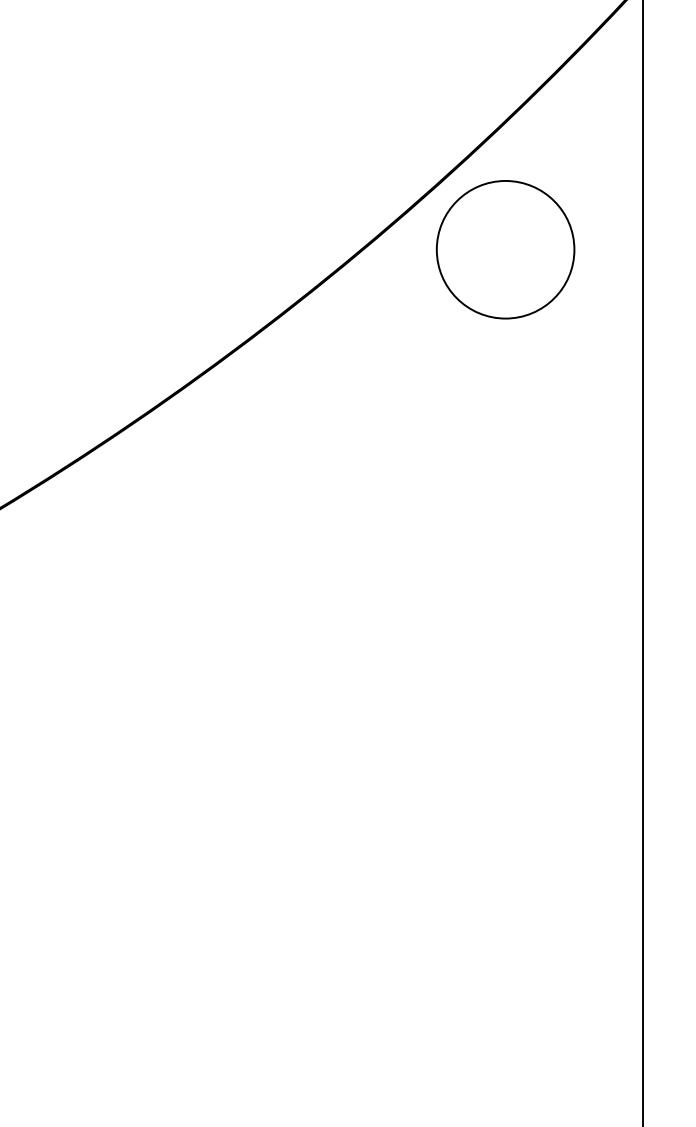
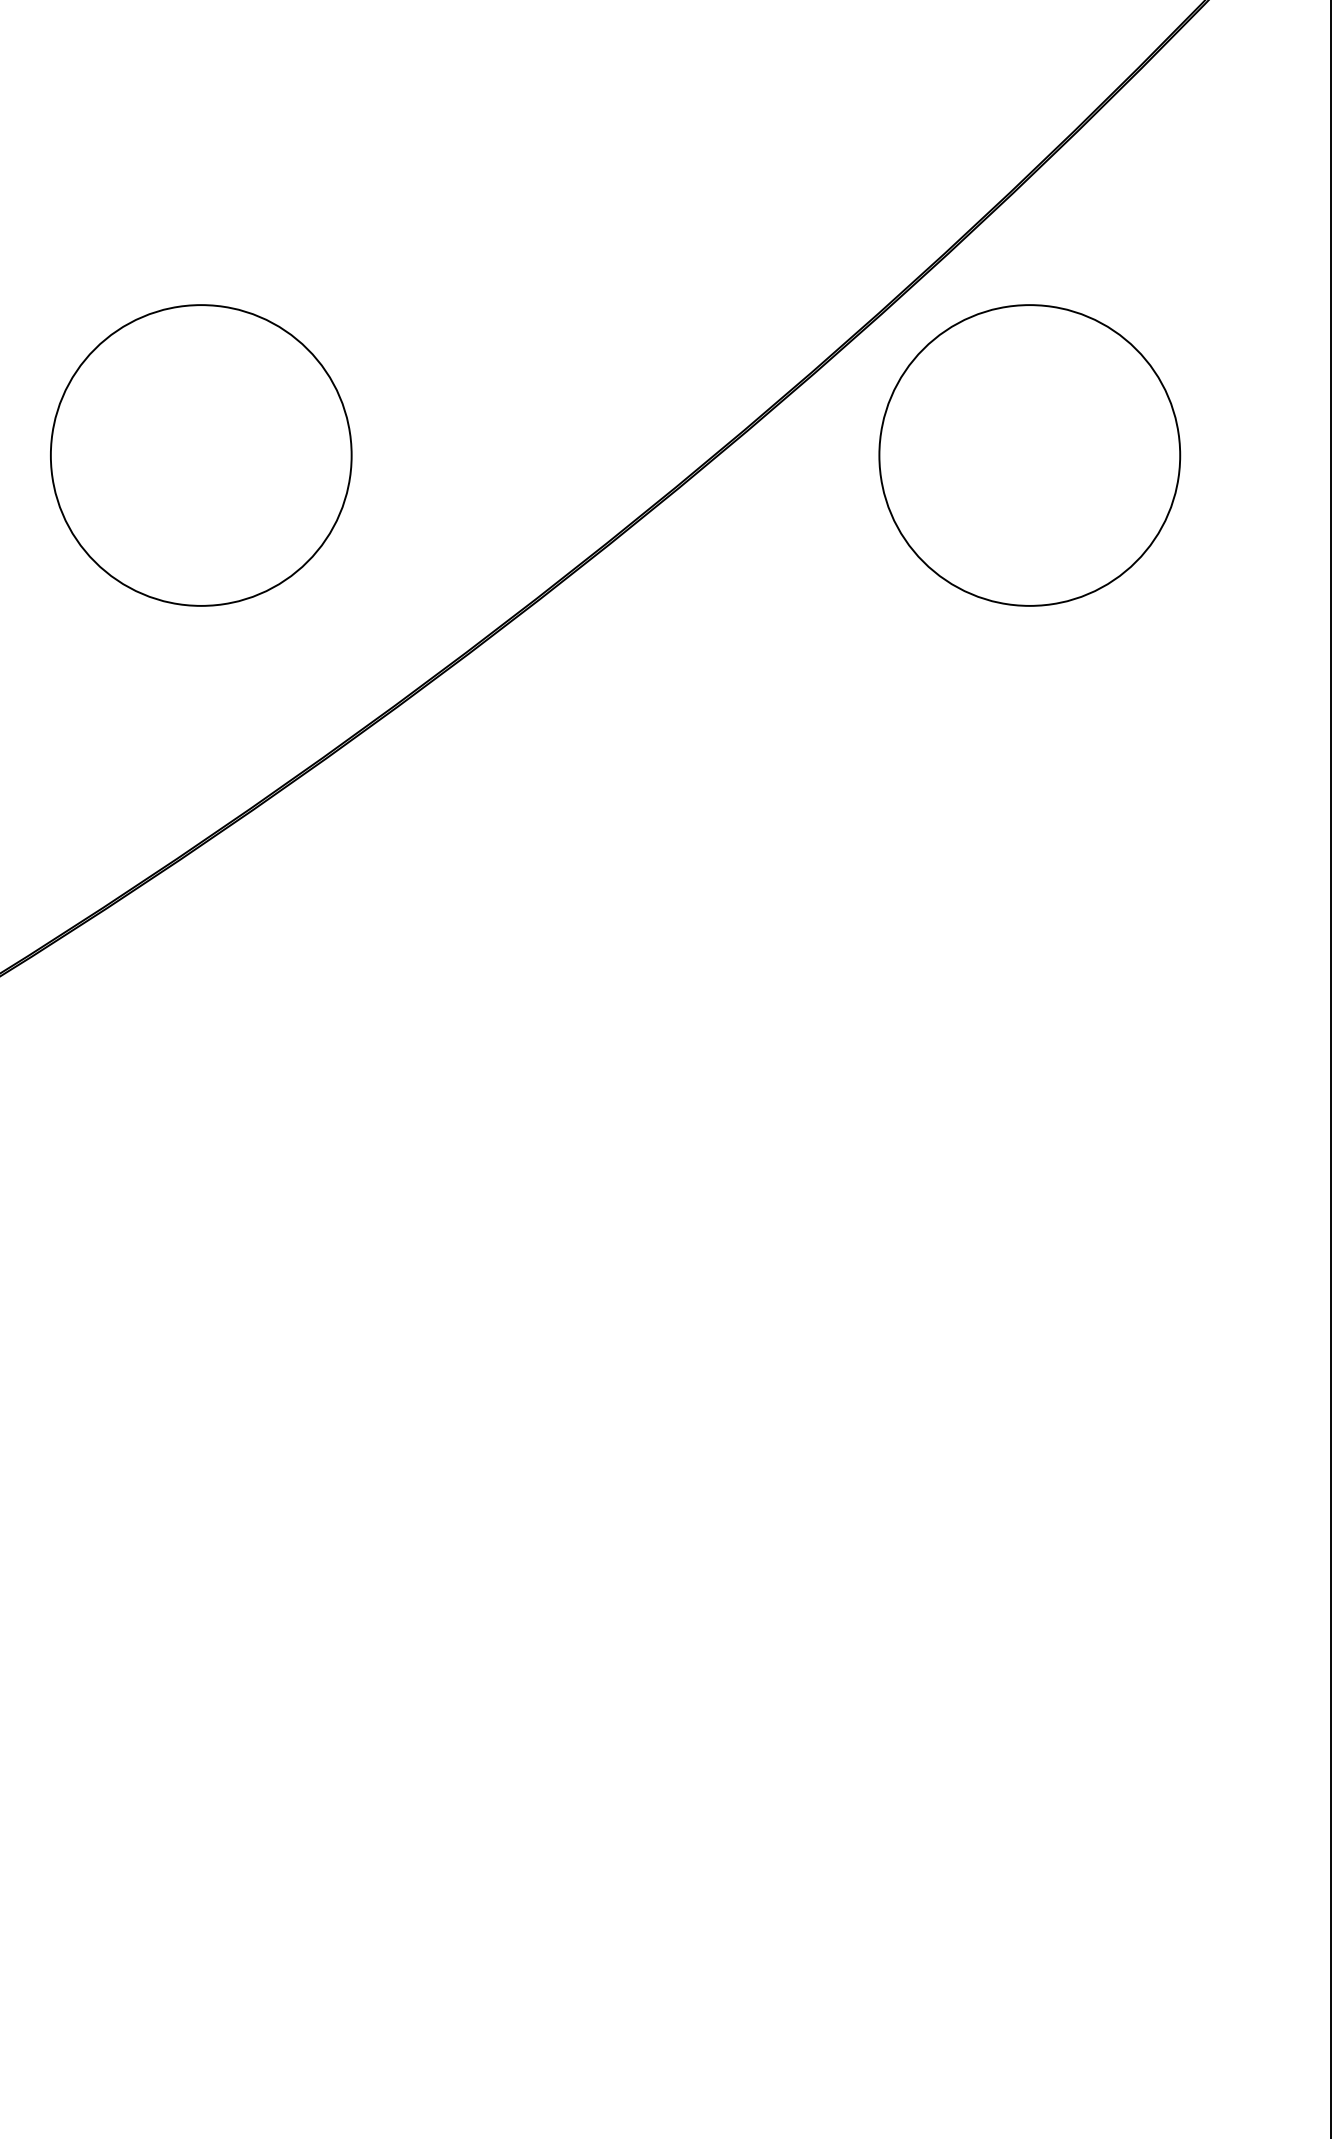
circle: (126, 249) -> (201, 454), added

